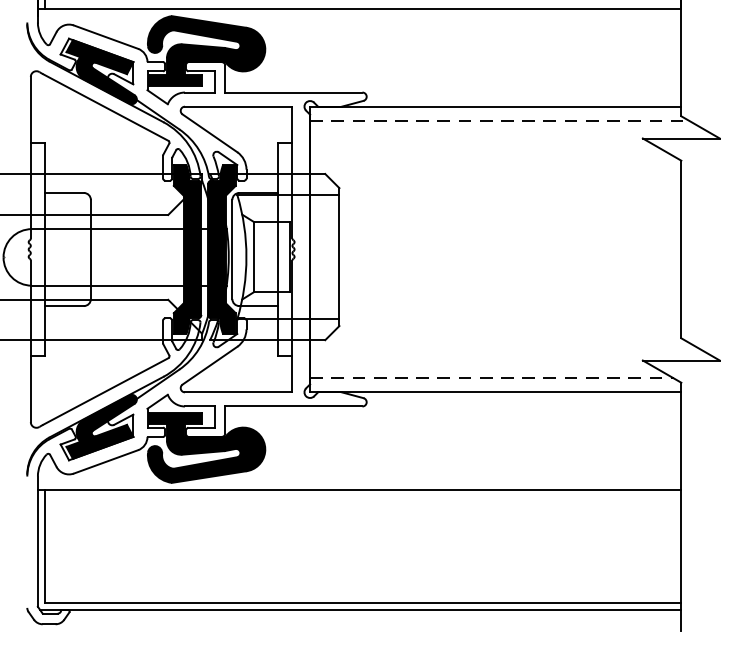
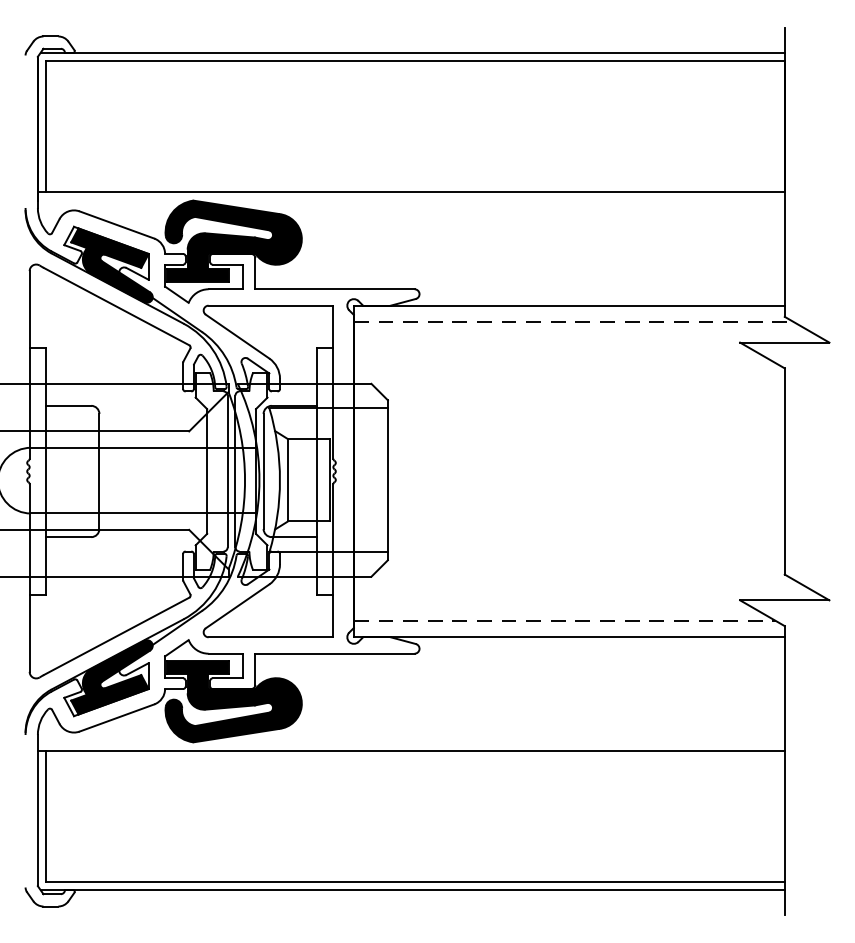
fill: (187, 249) -> (211, 471), removed
fill: (221, 249) -> (251, 471), removed

